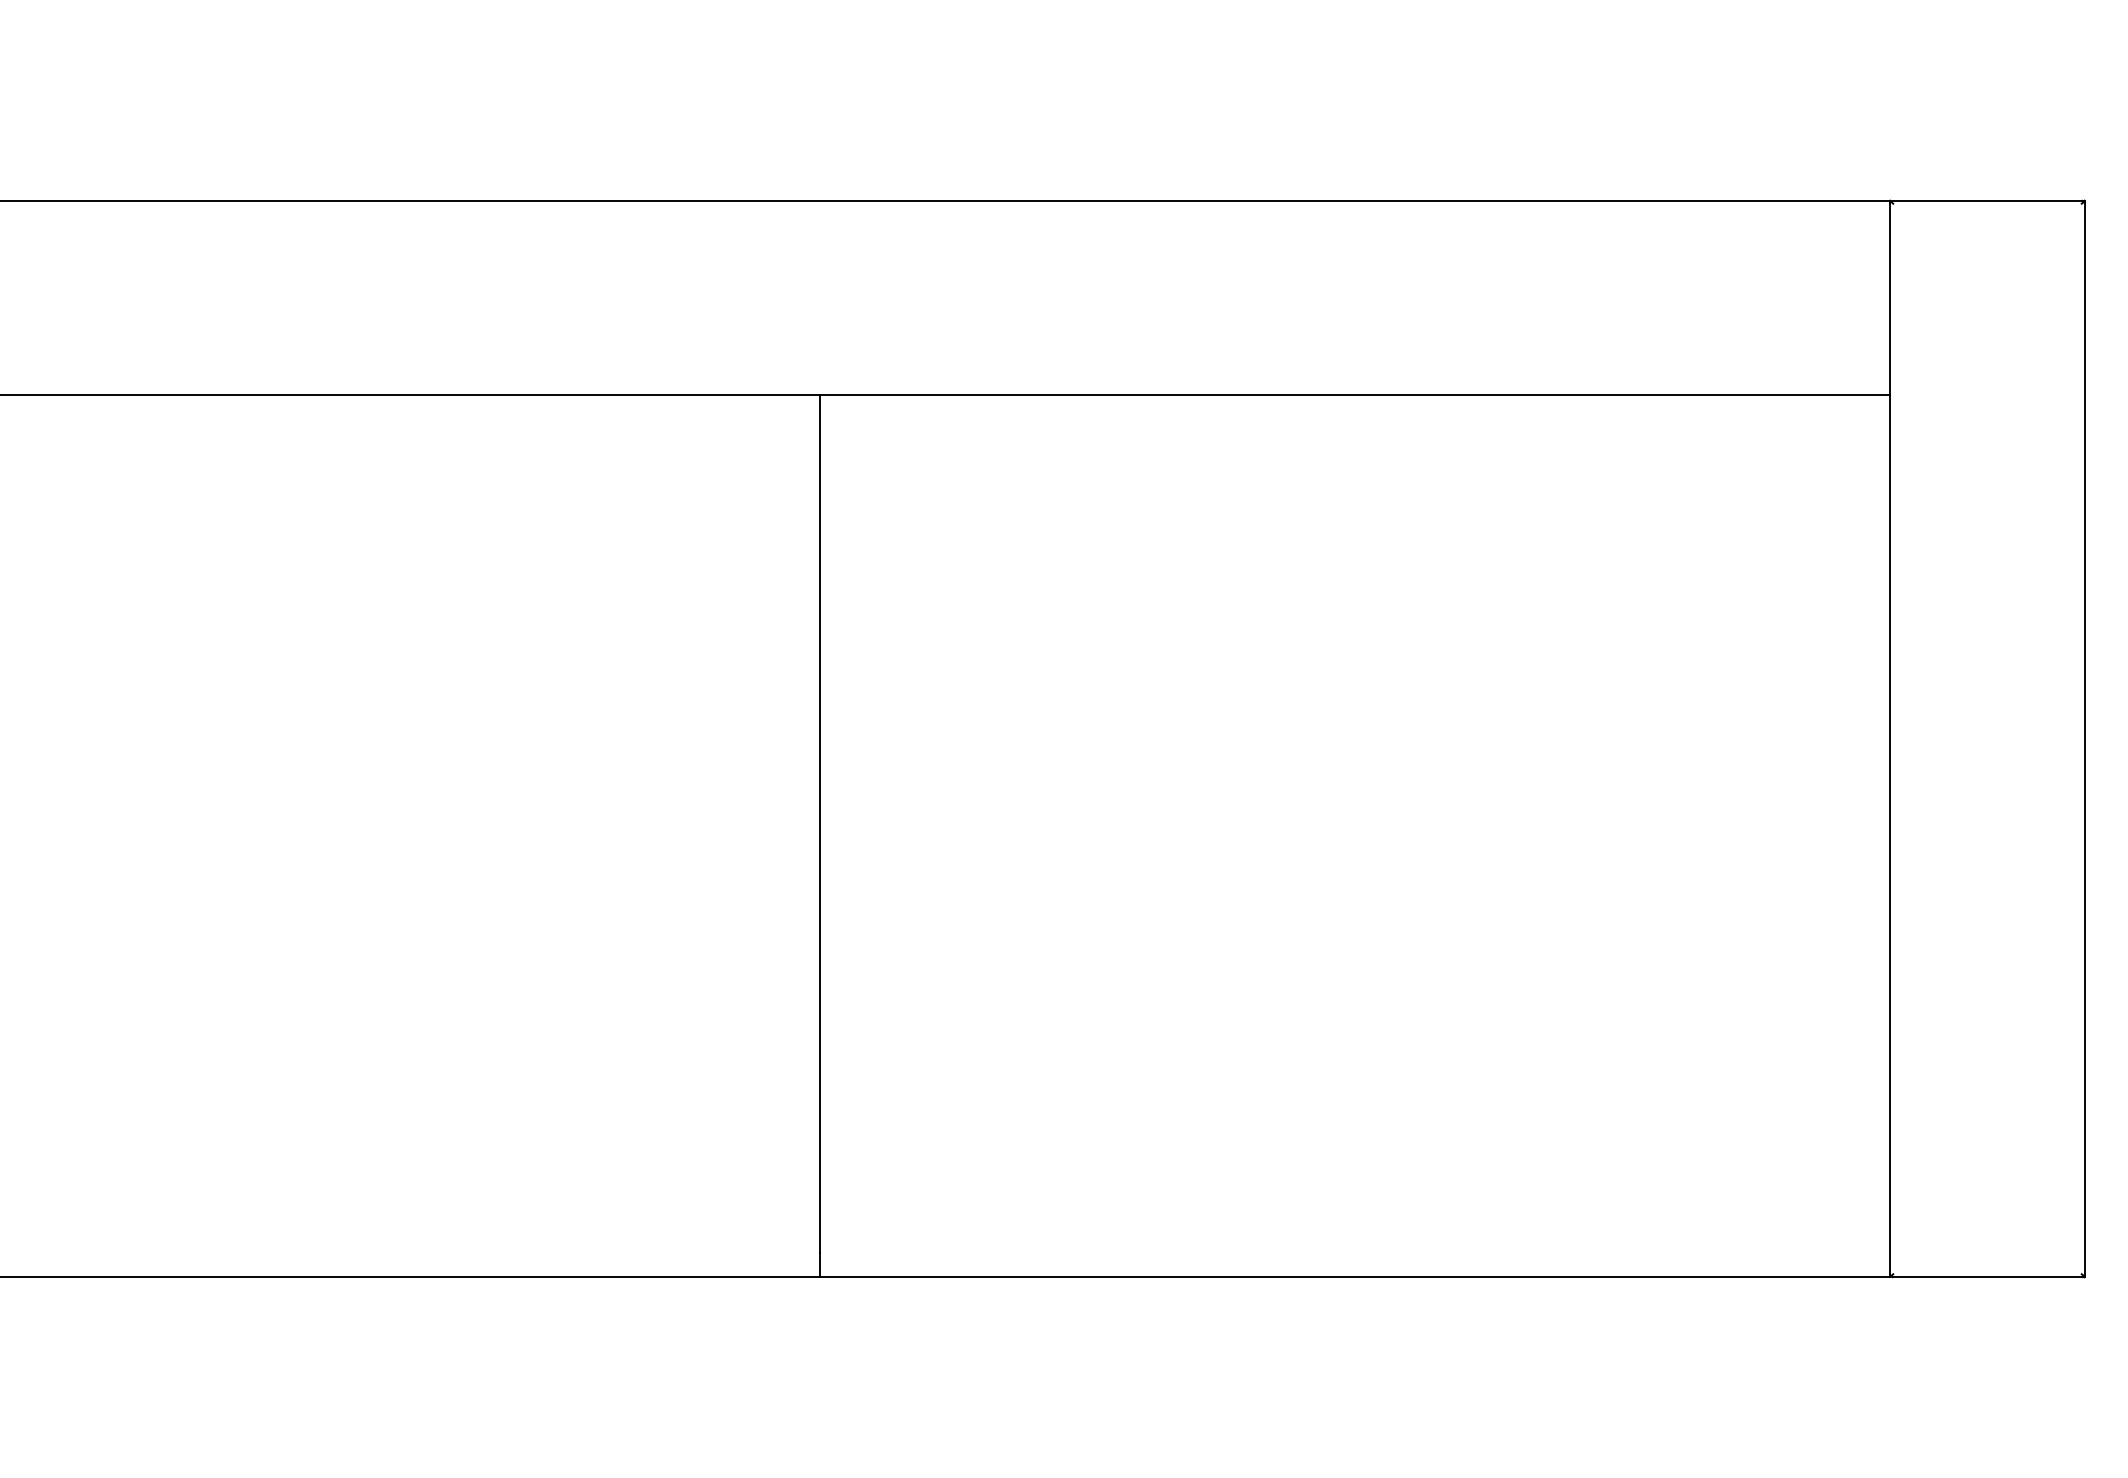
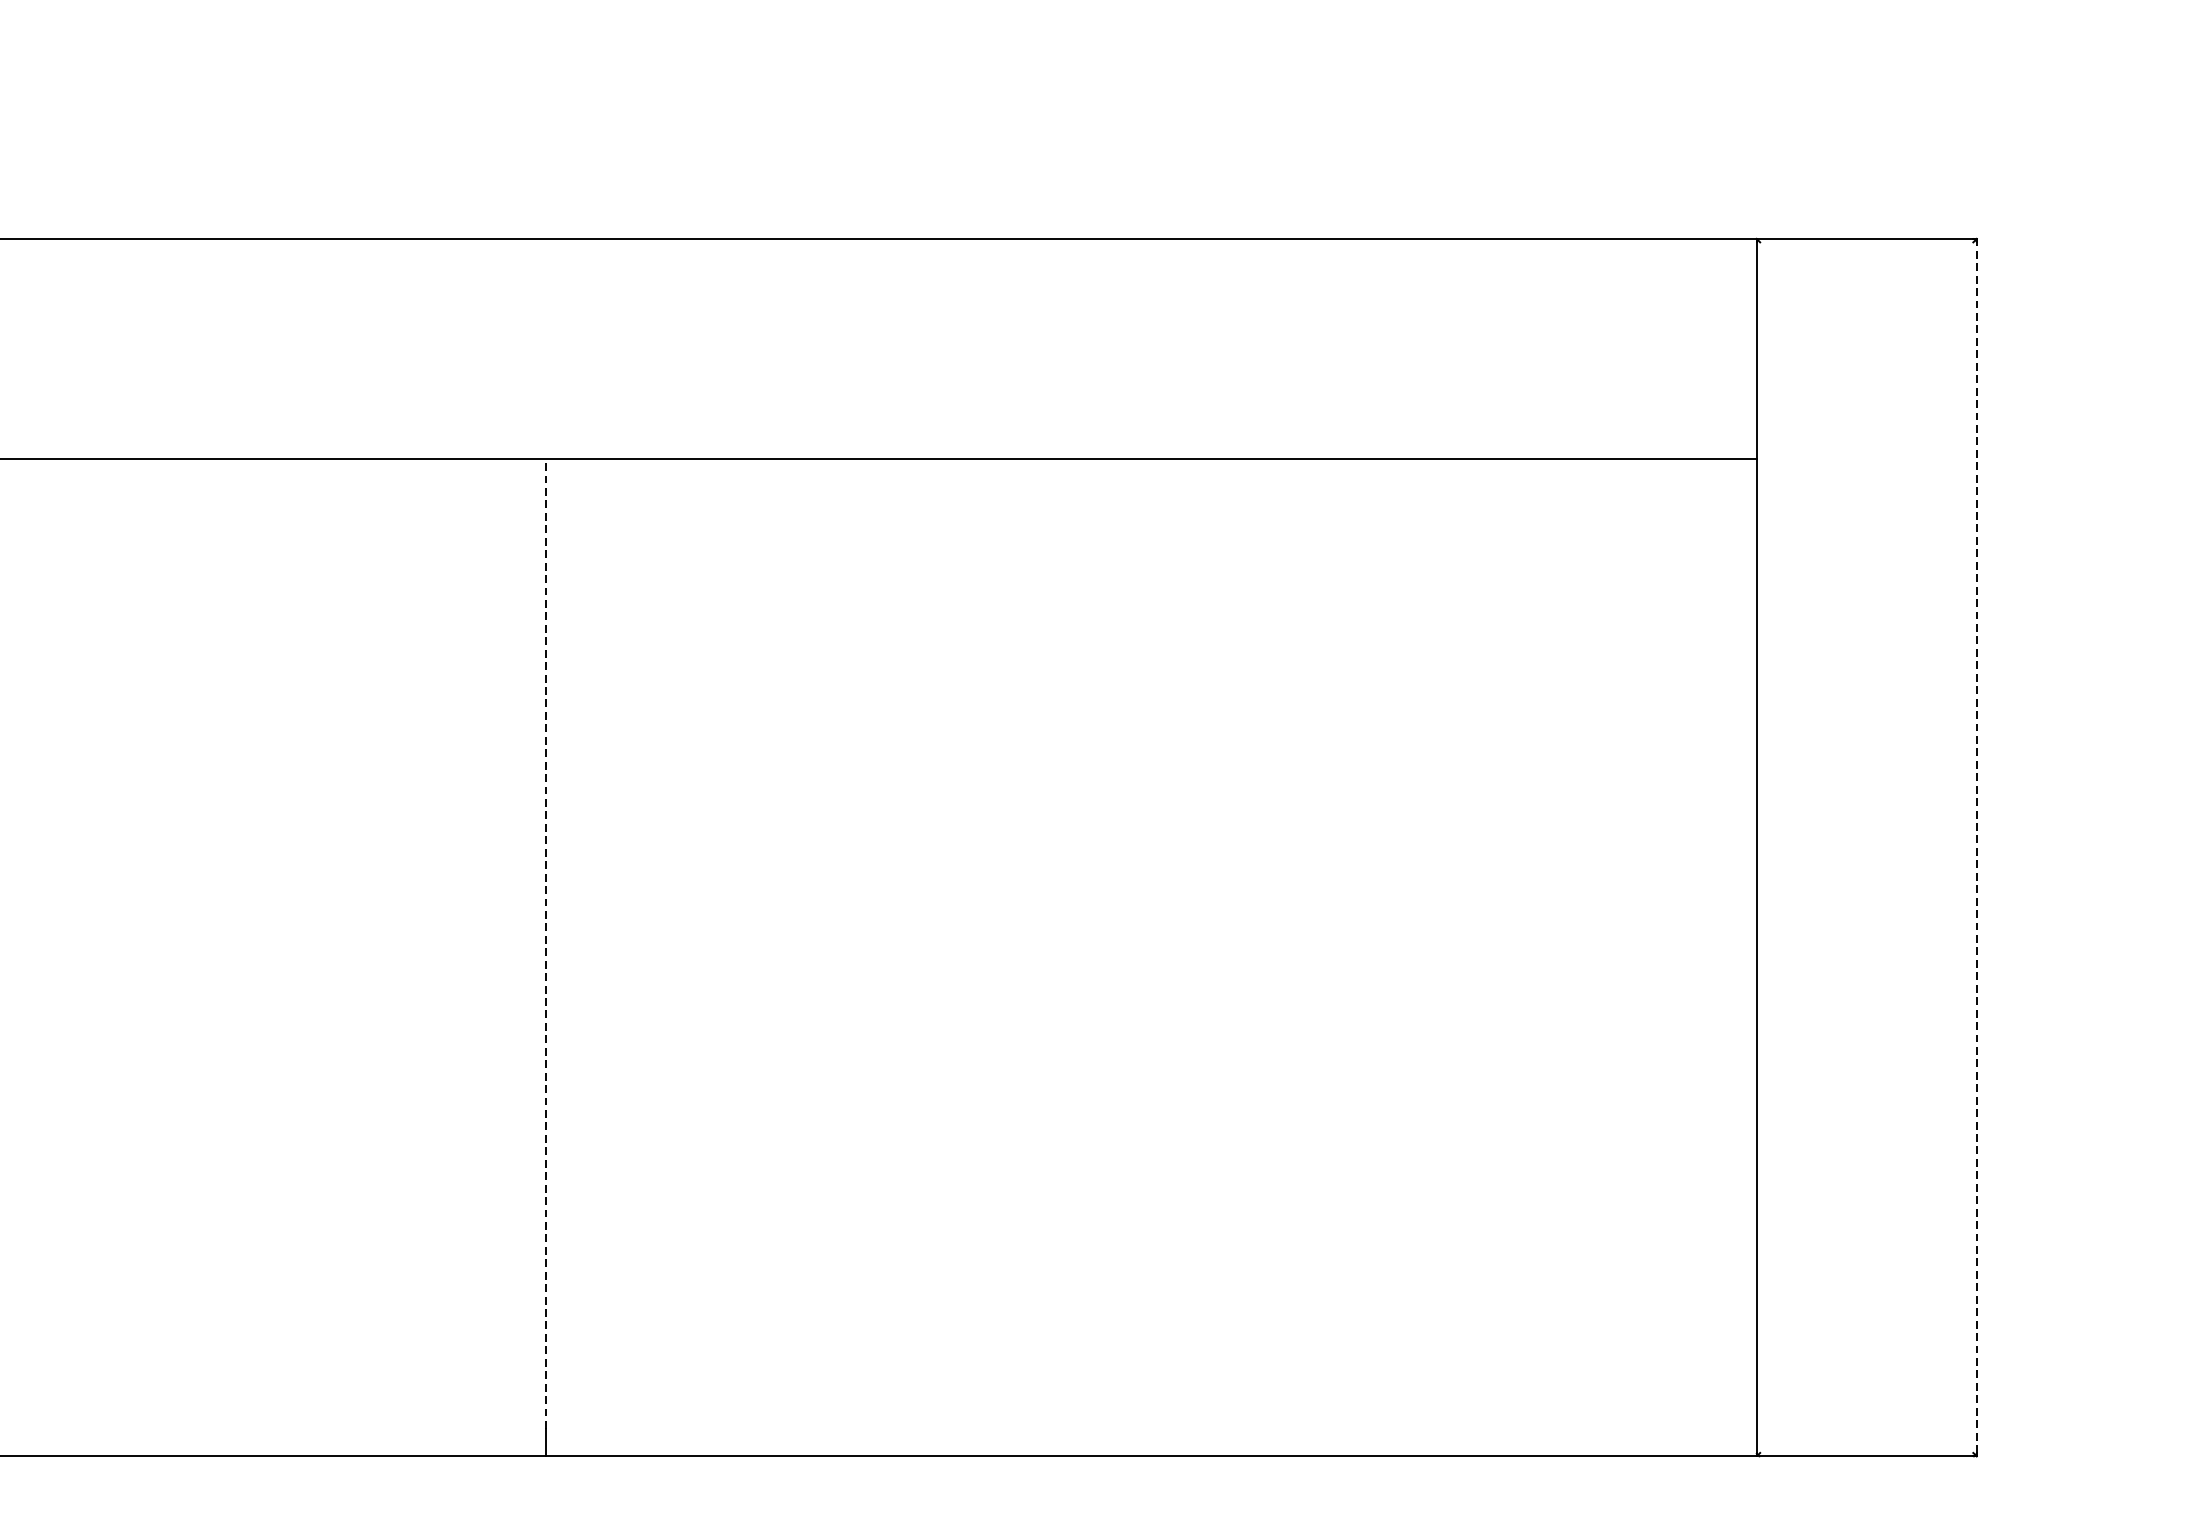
line: (2084, 738) -> (1976, 847), solid -> dashed
line: (819, 824) -> (545, 944), solid -> dashed

